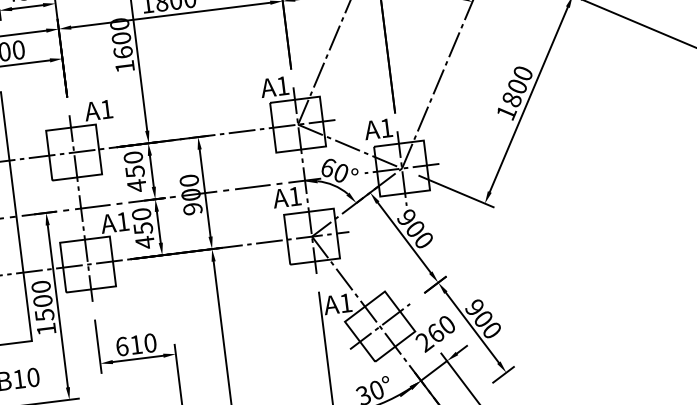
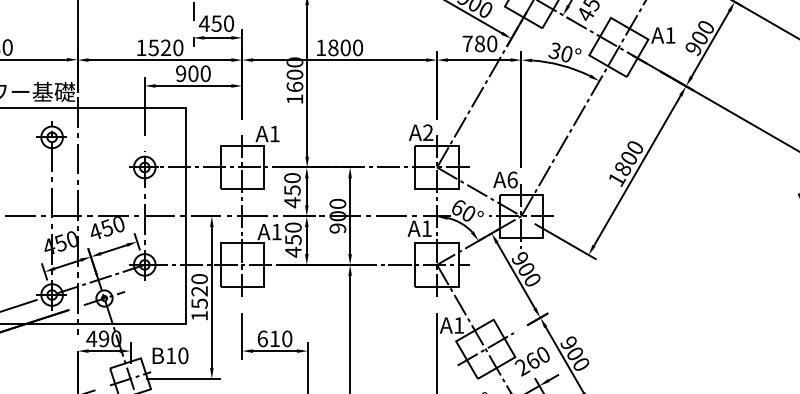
text: (283, 85) -> (428, 132), A1 -> A2
text: (386, 127) -> (512, 179), A1 -> A6
text: (42, 301) -> (199, 291), 1500 -> 1520

